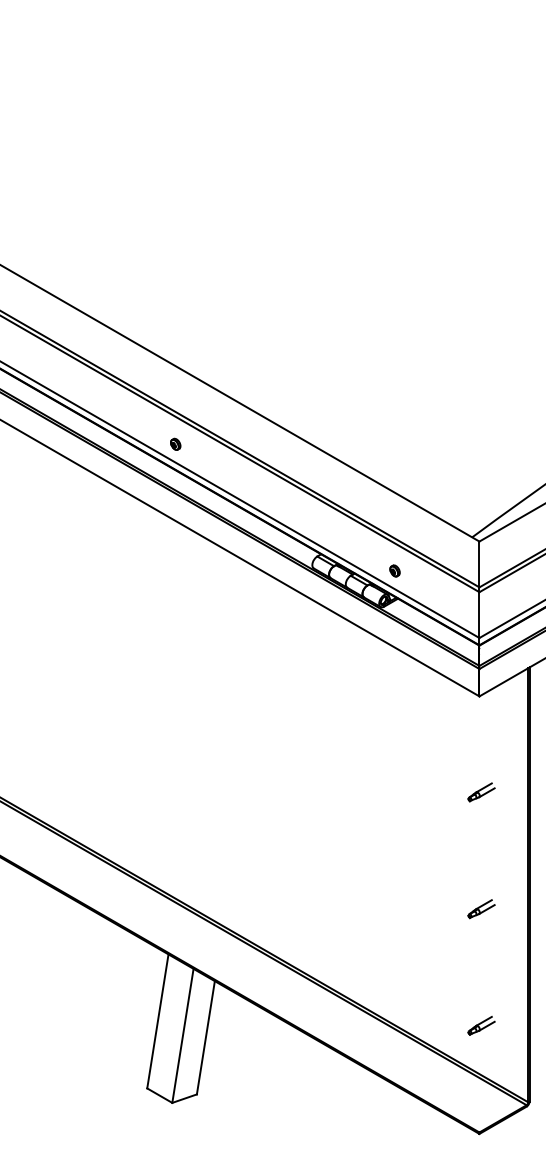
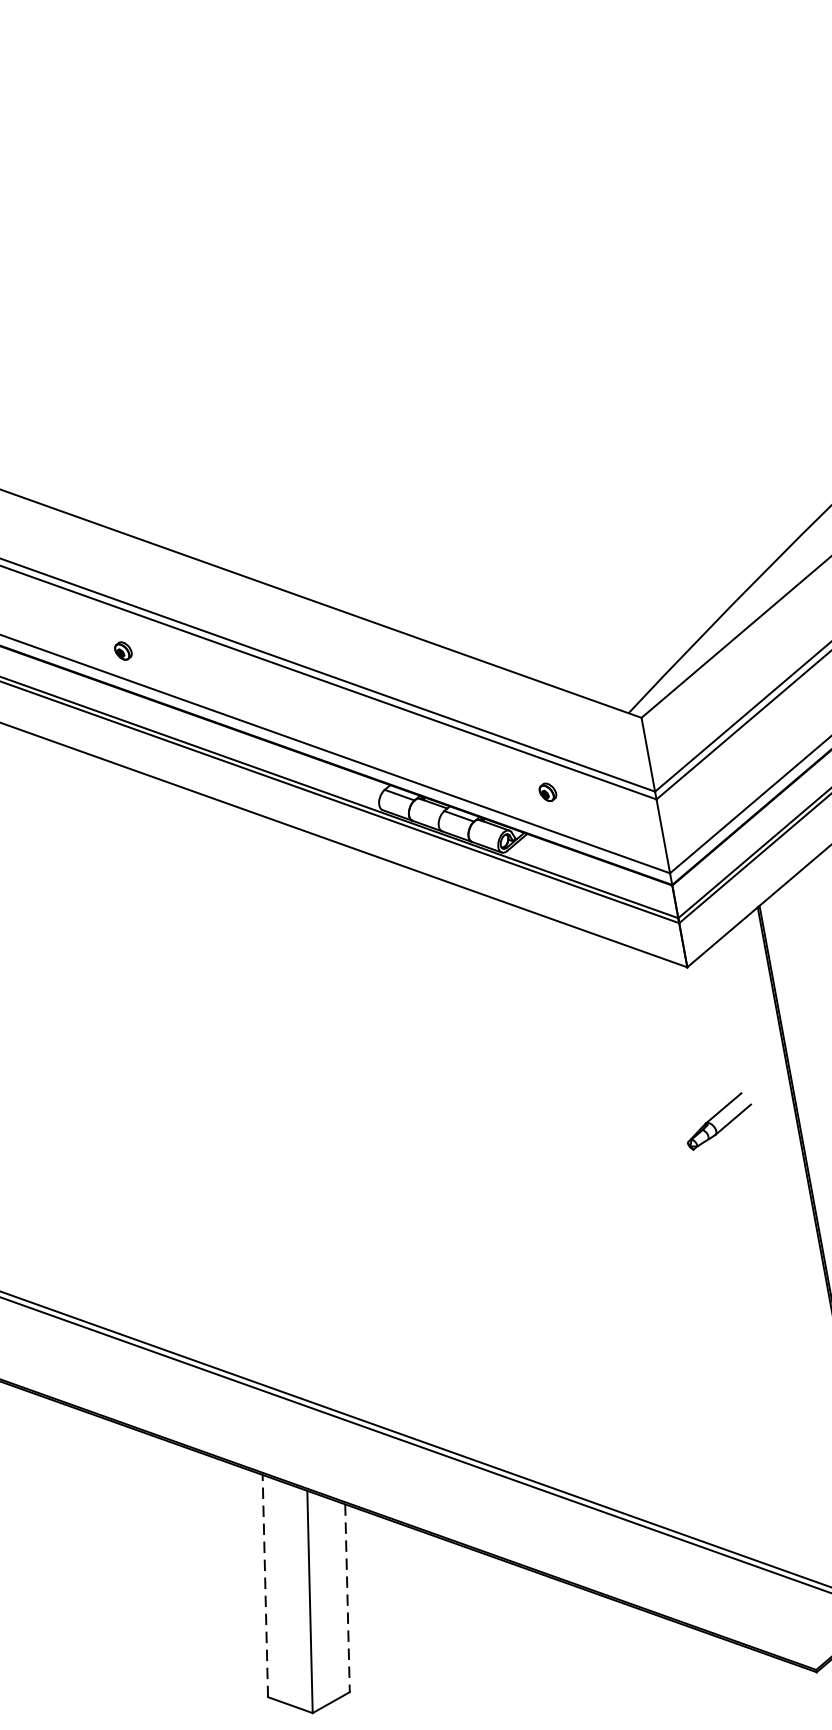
part: (394, 570) -> (546, 791), moved
part: (481, 792) -> (719, 1121), size x1.6
part: (481, 909) -> (753, 1310), removed
line: (157, 1021) -> (264, 1586), solid -> dashed
part: (481, 1025) -> (787, 1496), removed
line: (205, 1038) -> (347, 1599), solid -> dashed

